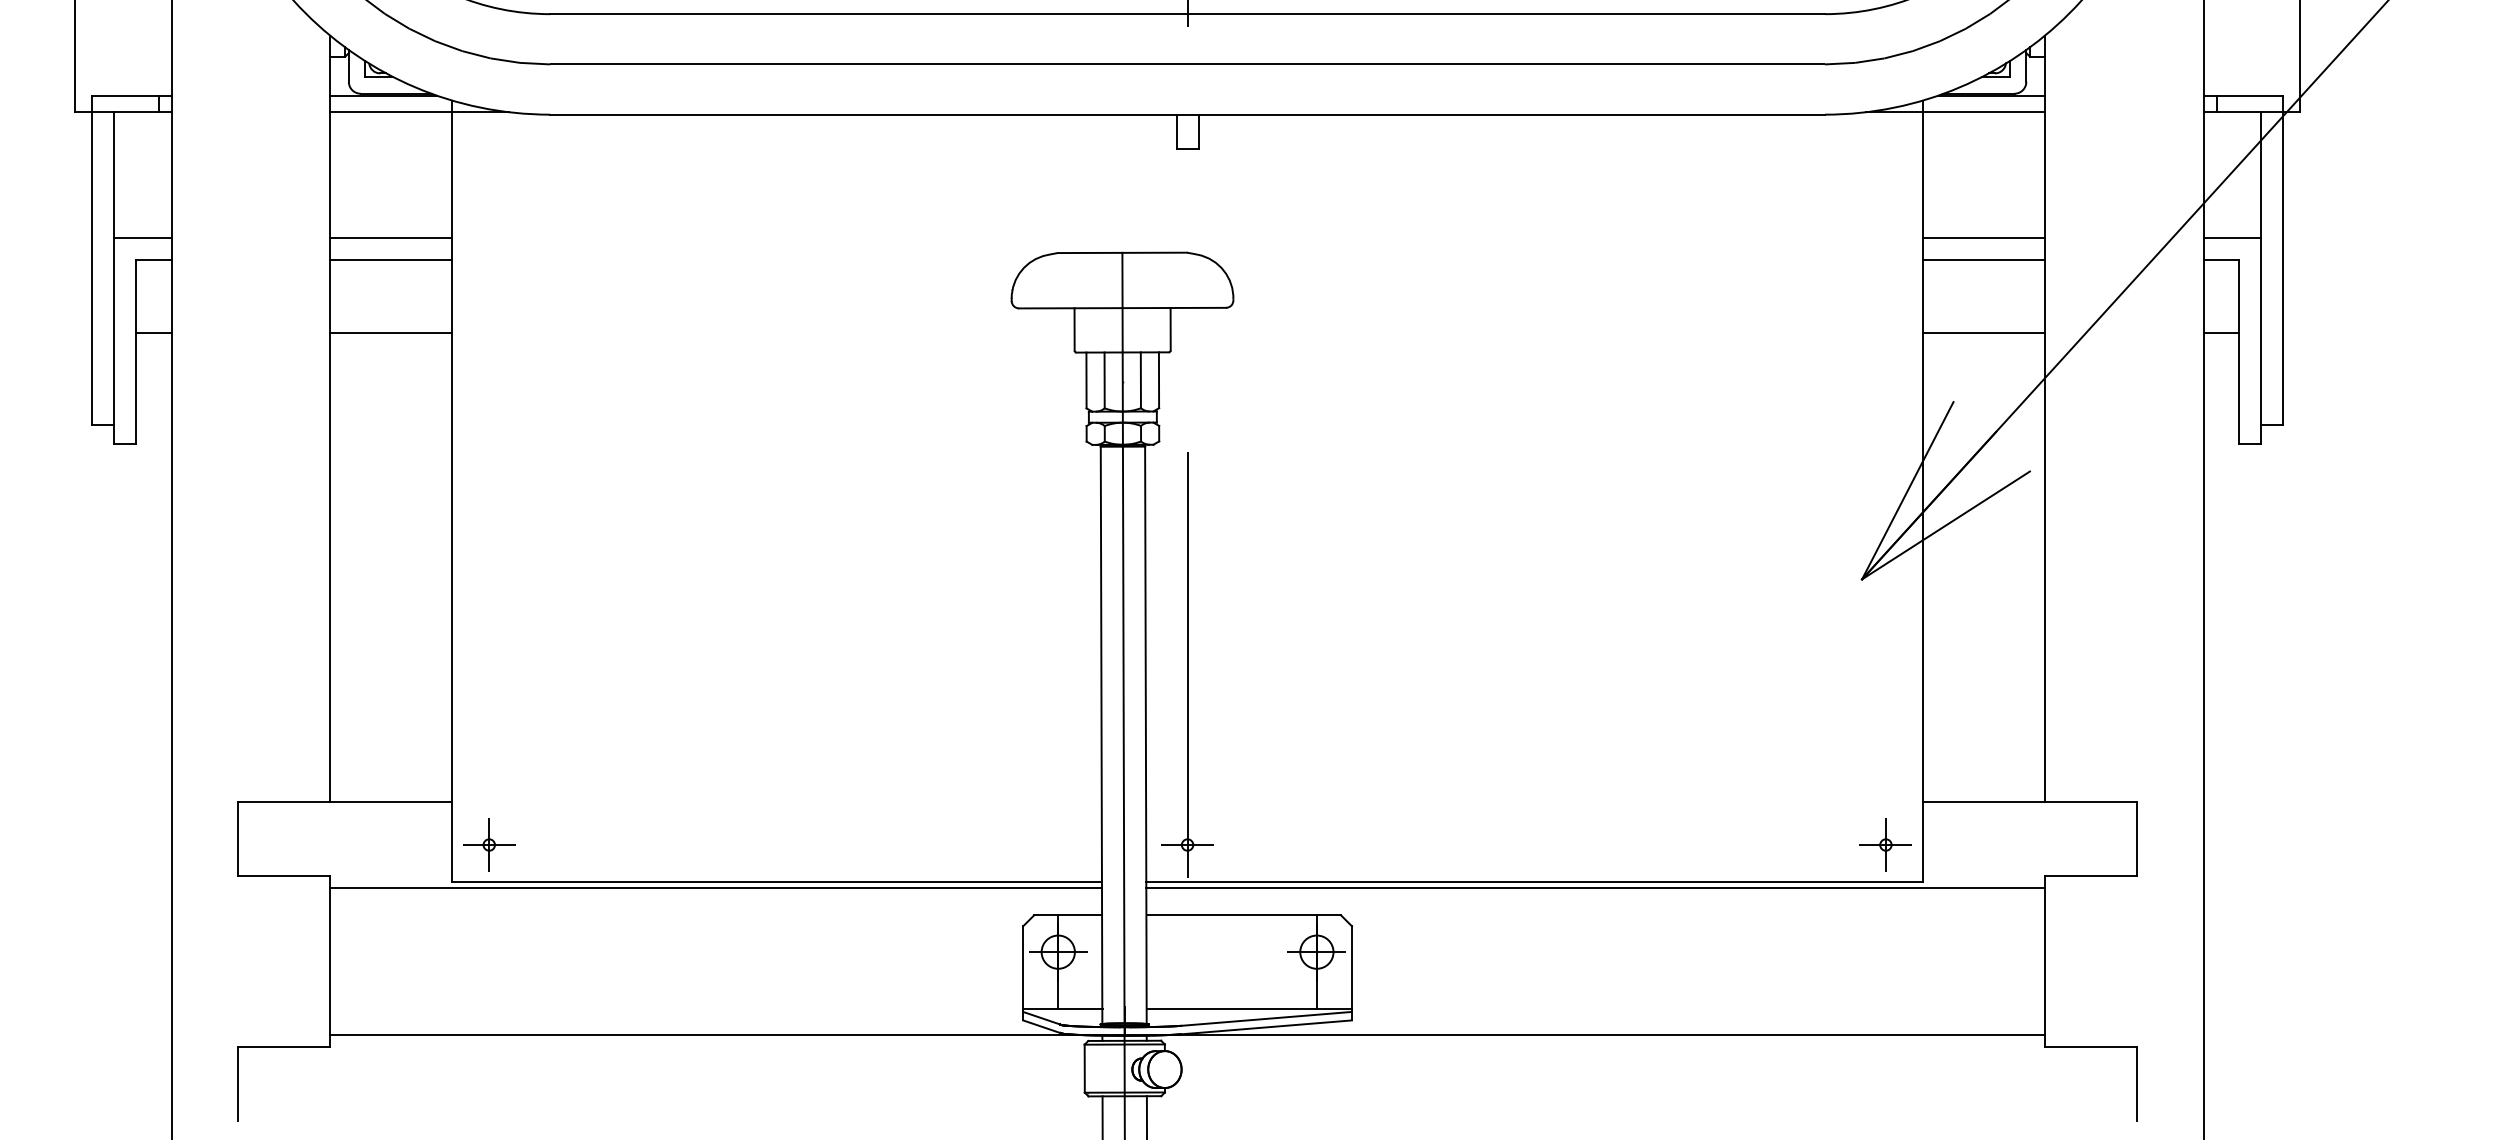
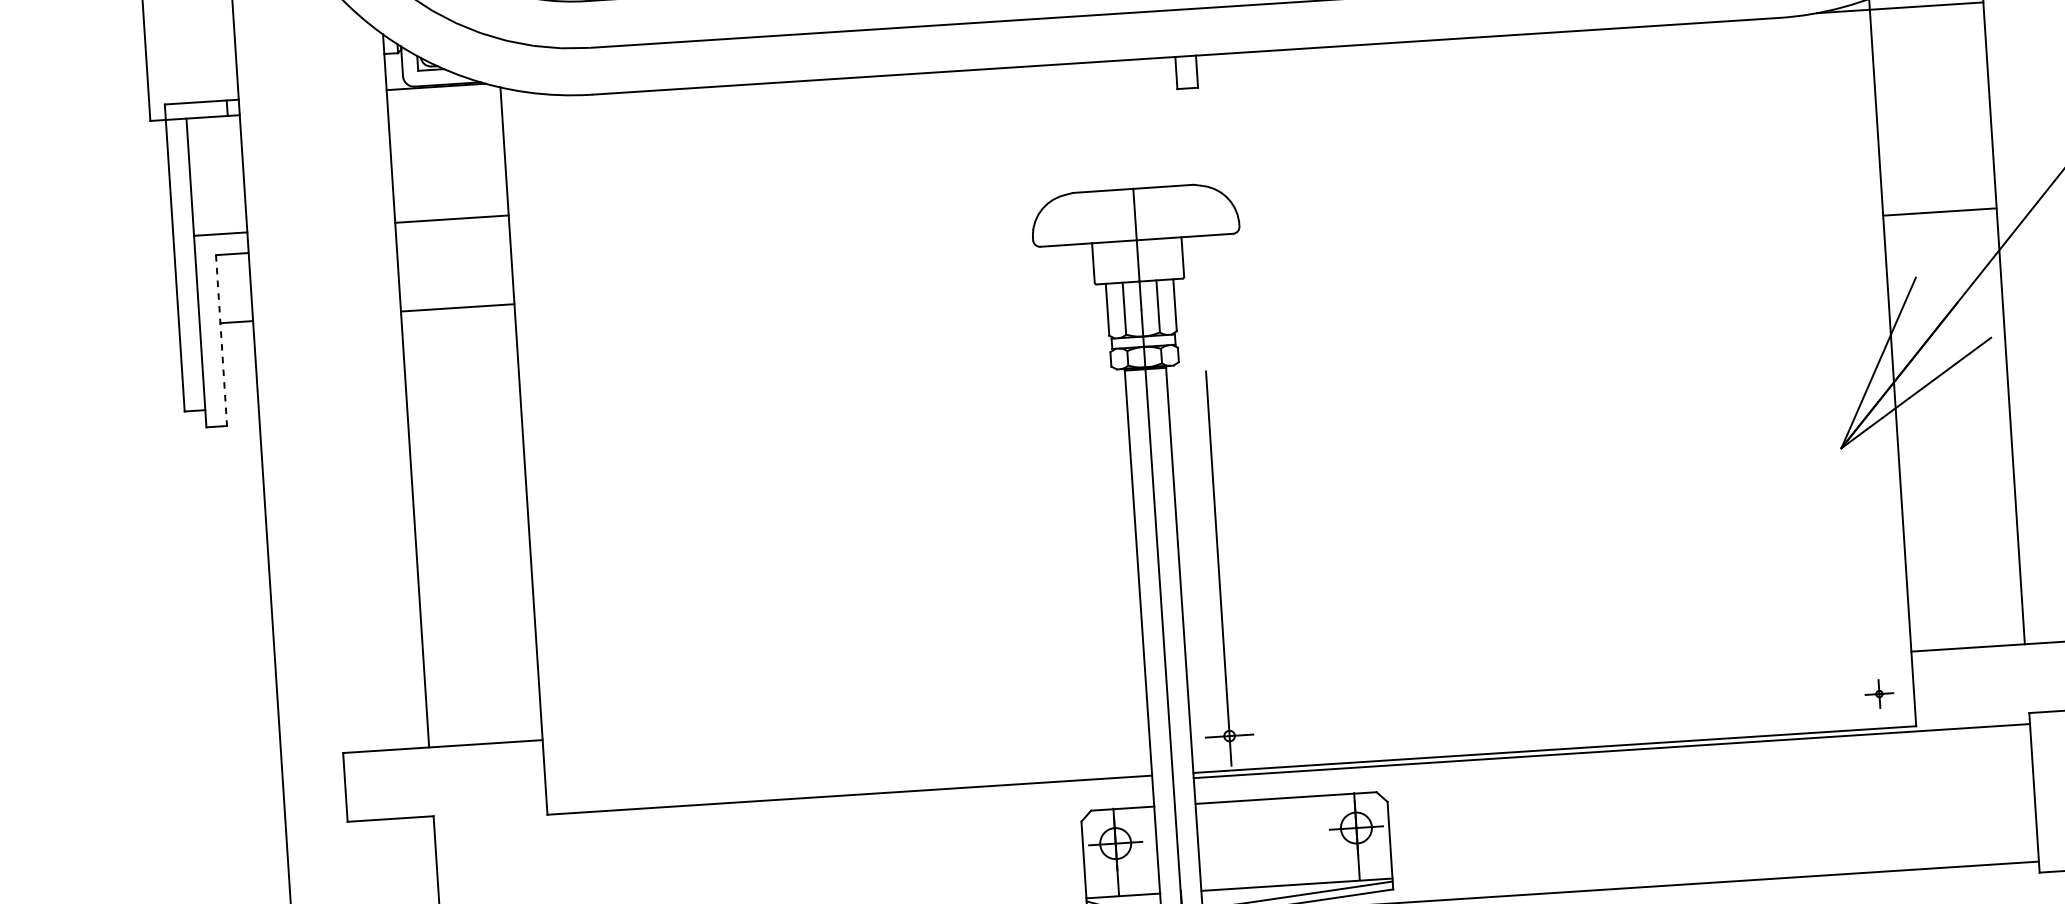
line: (419, 112) -> (470, 100), removed
line: (1983, 238) -> (1933, 123), removed
line: (391, 260) -> (453, 239), removed
line: (1983, 260) -> (1935, 144), removed
line: (136, 352) -> (221, 340), solid -> dashed
part: (489, 844) -> (579, 777), removed
part: (1885, 844) -> (1879, 693), size x0.6
line: (715, 887) -> (792, 804), removed

